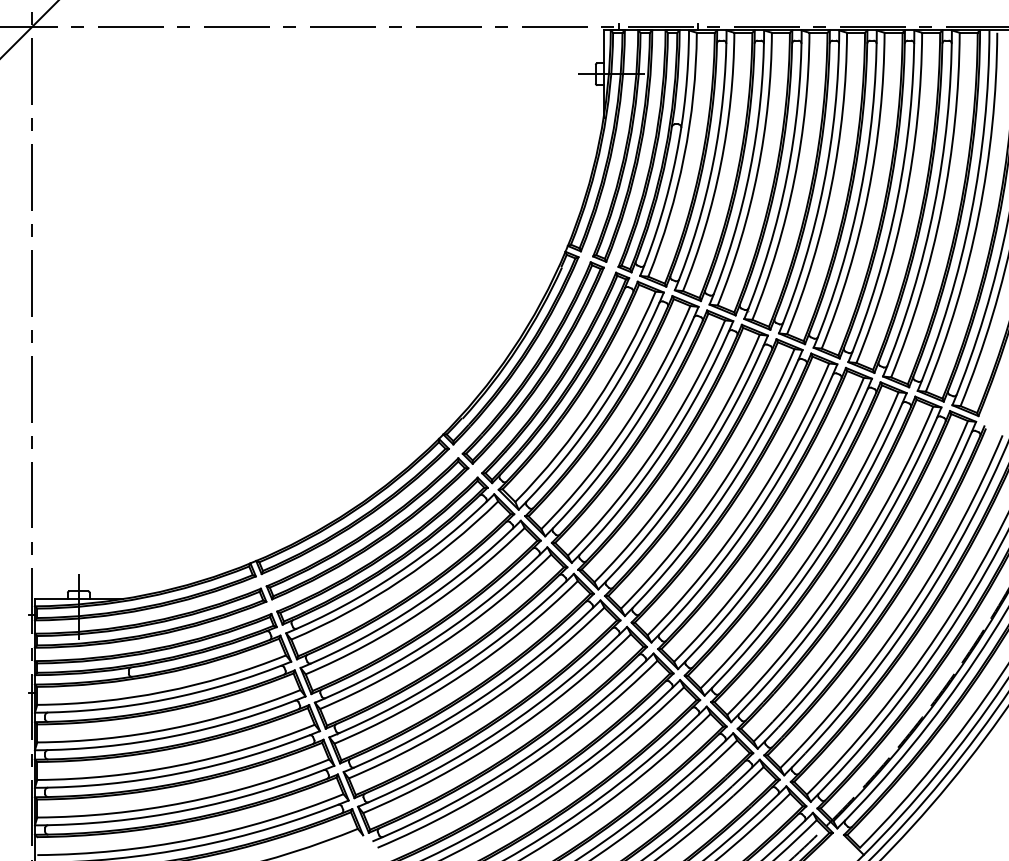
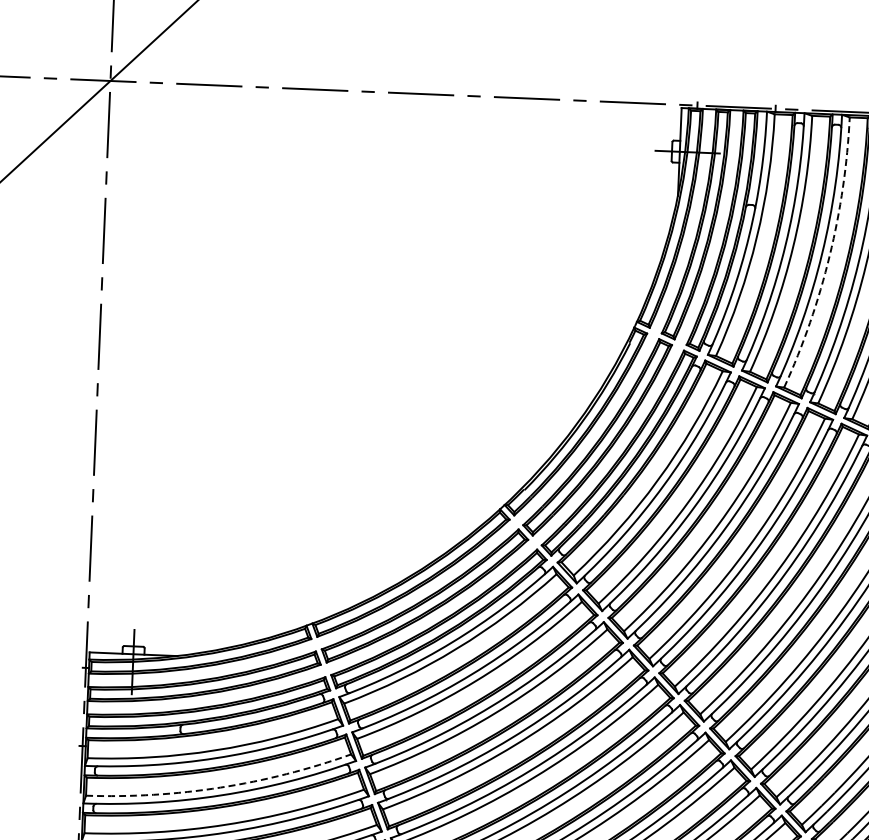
arc: (757, 171) -> (829, 255), solid -> dashed
arc: (171, 728) -> (220, 787), solid -> dashed

